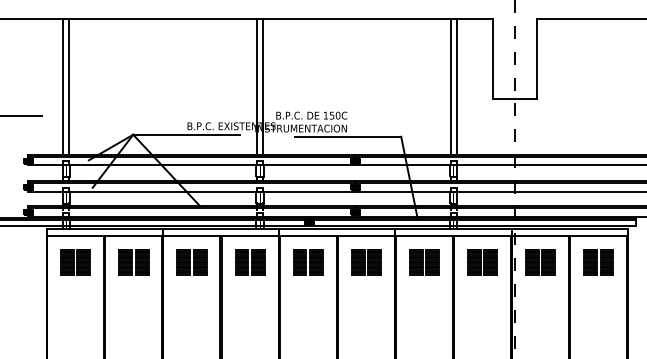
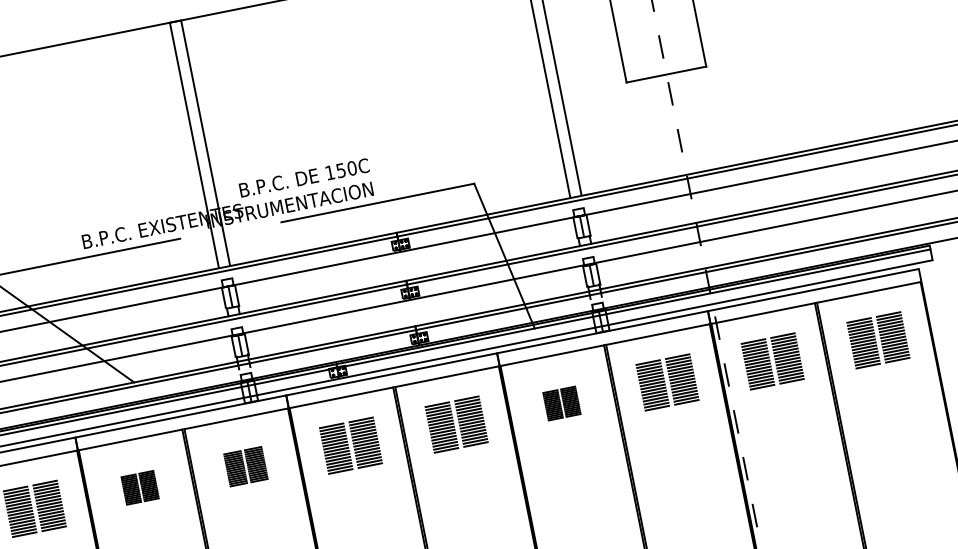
part: (191, 262) -> (139, 487), size x0.6
part: (250, 262) -> (246, 466), size x0.7
part: (424, 262) -> (562, 403), size x0.6

